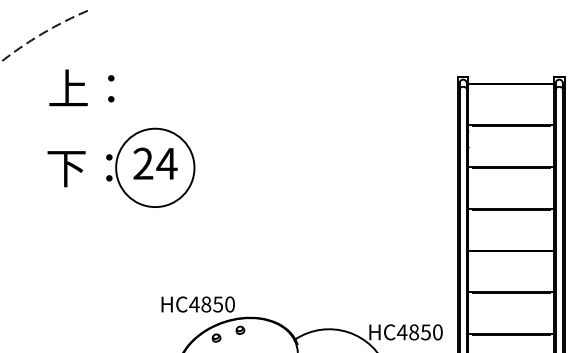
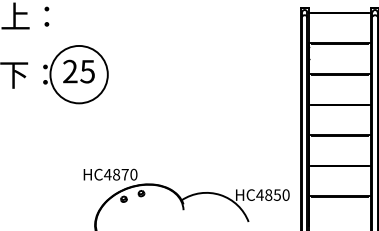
text: (166, 163) -> (87, 71), 24 -> 25
text: (218, 304) -> (125, 174), HC4850 -> HC4870

